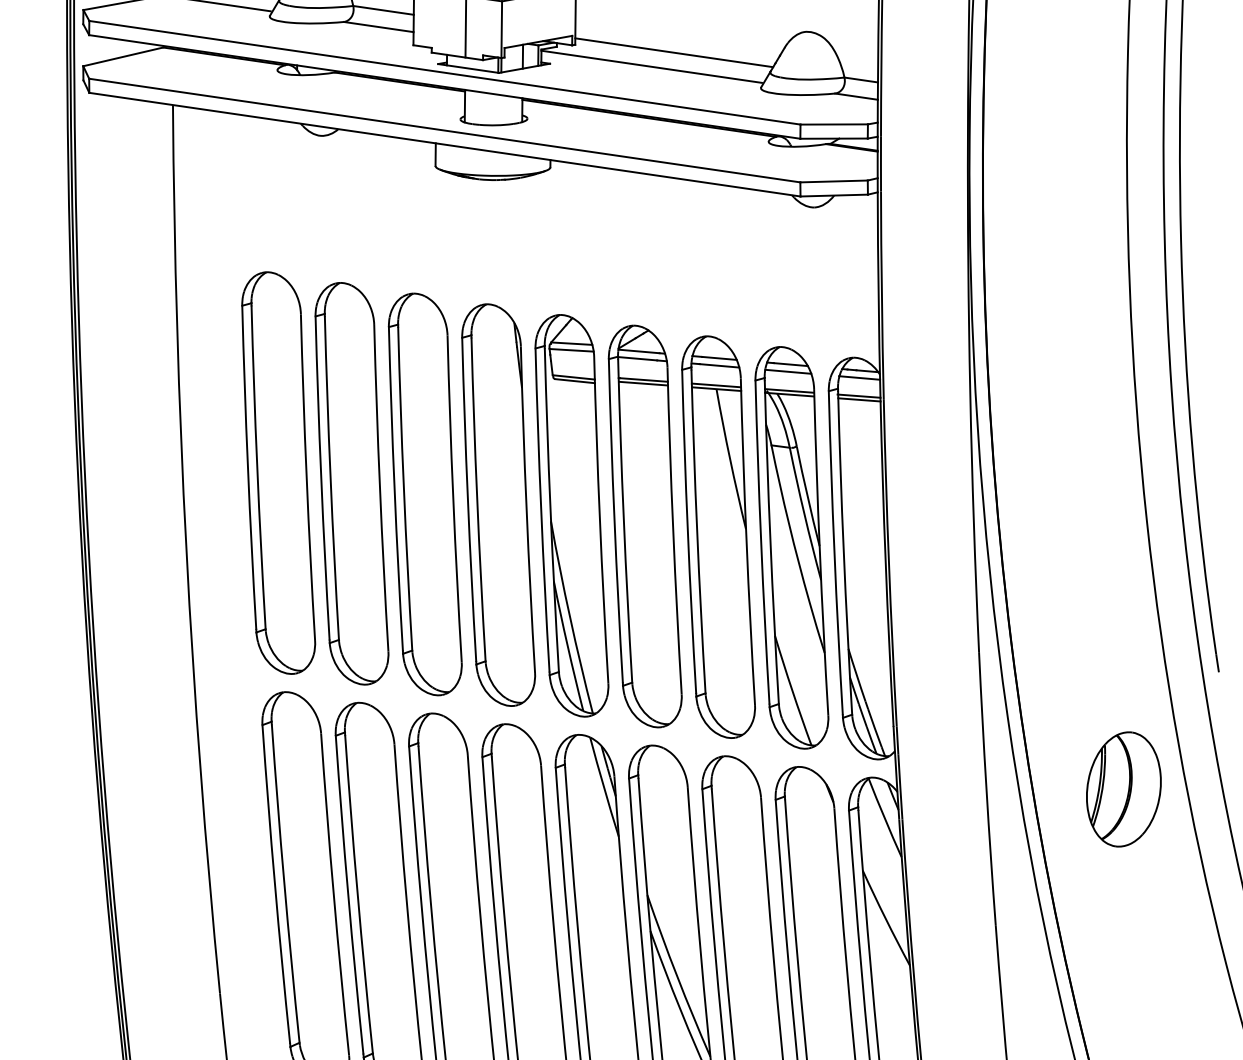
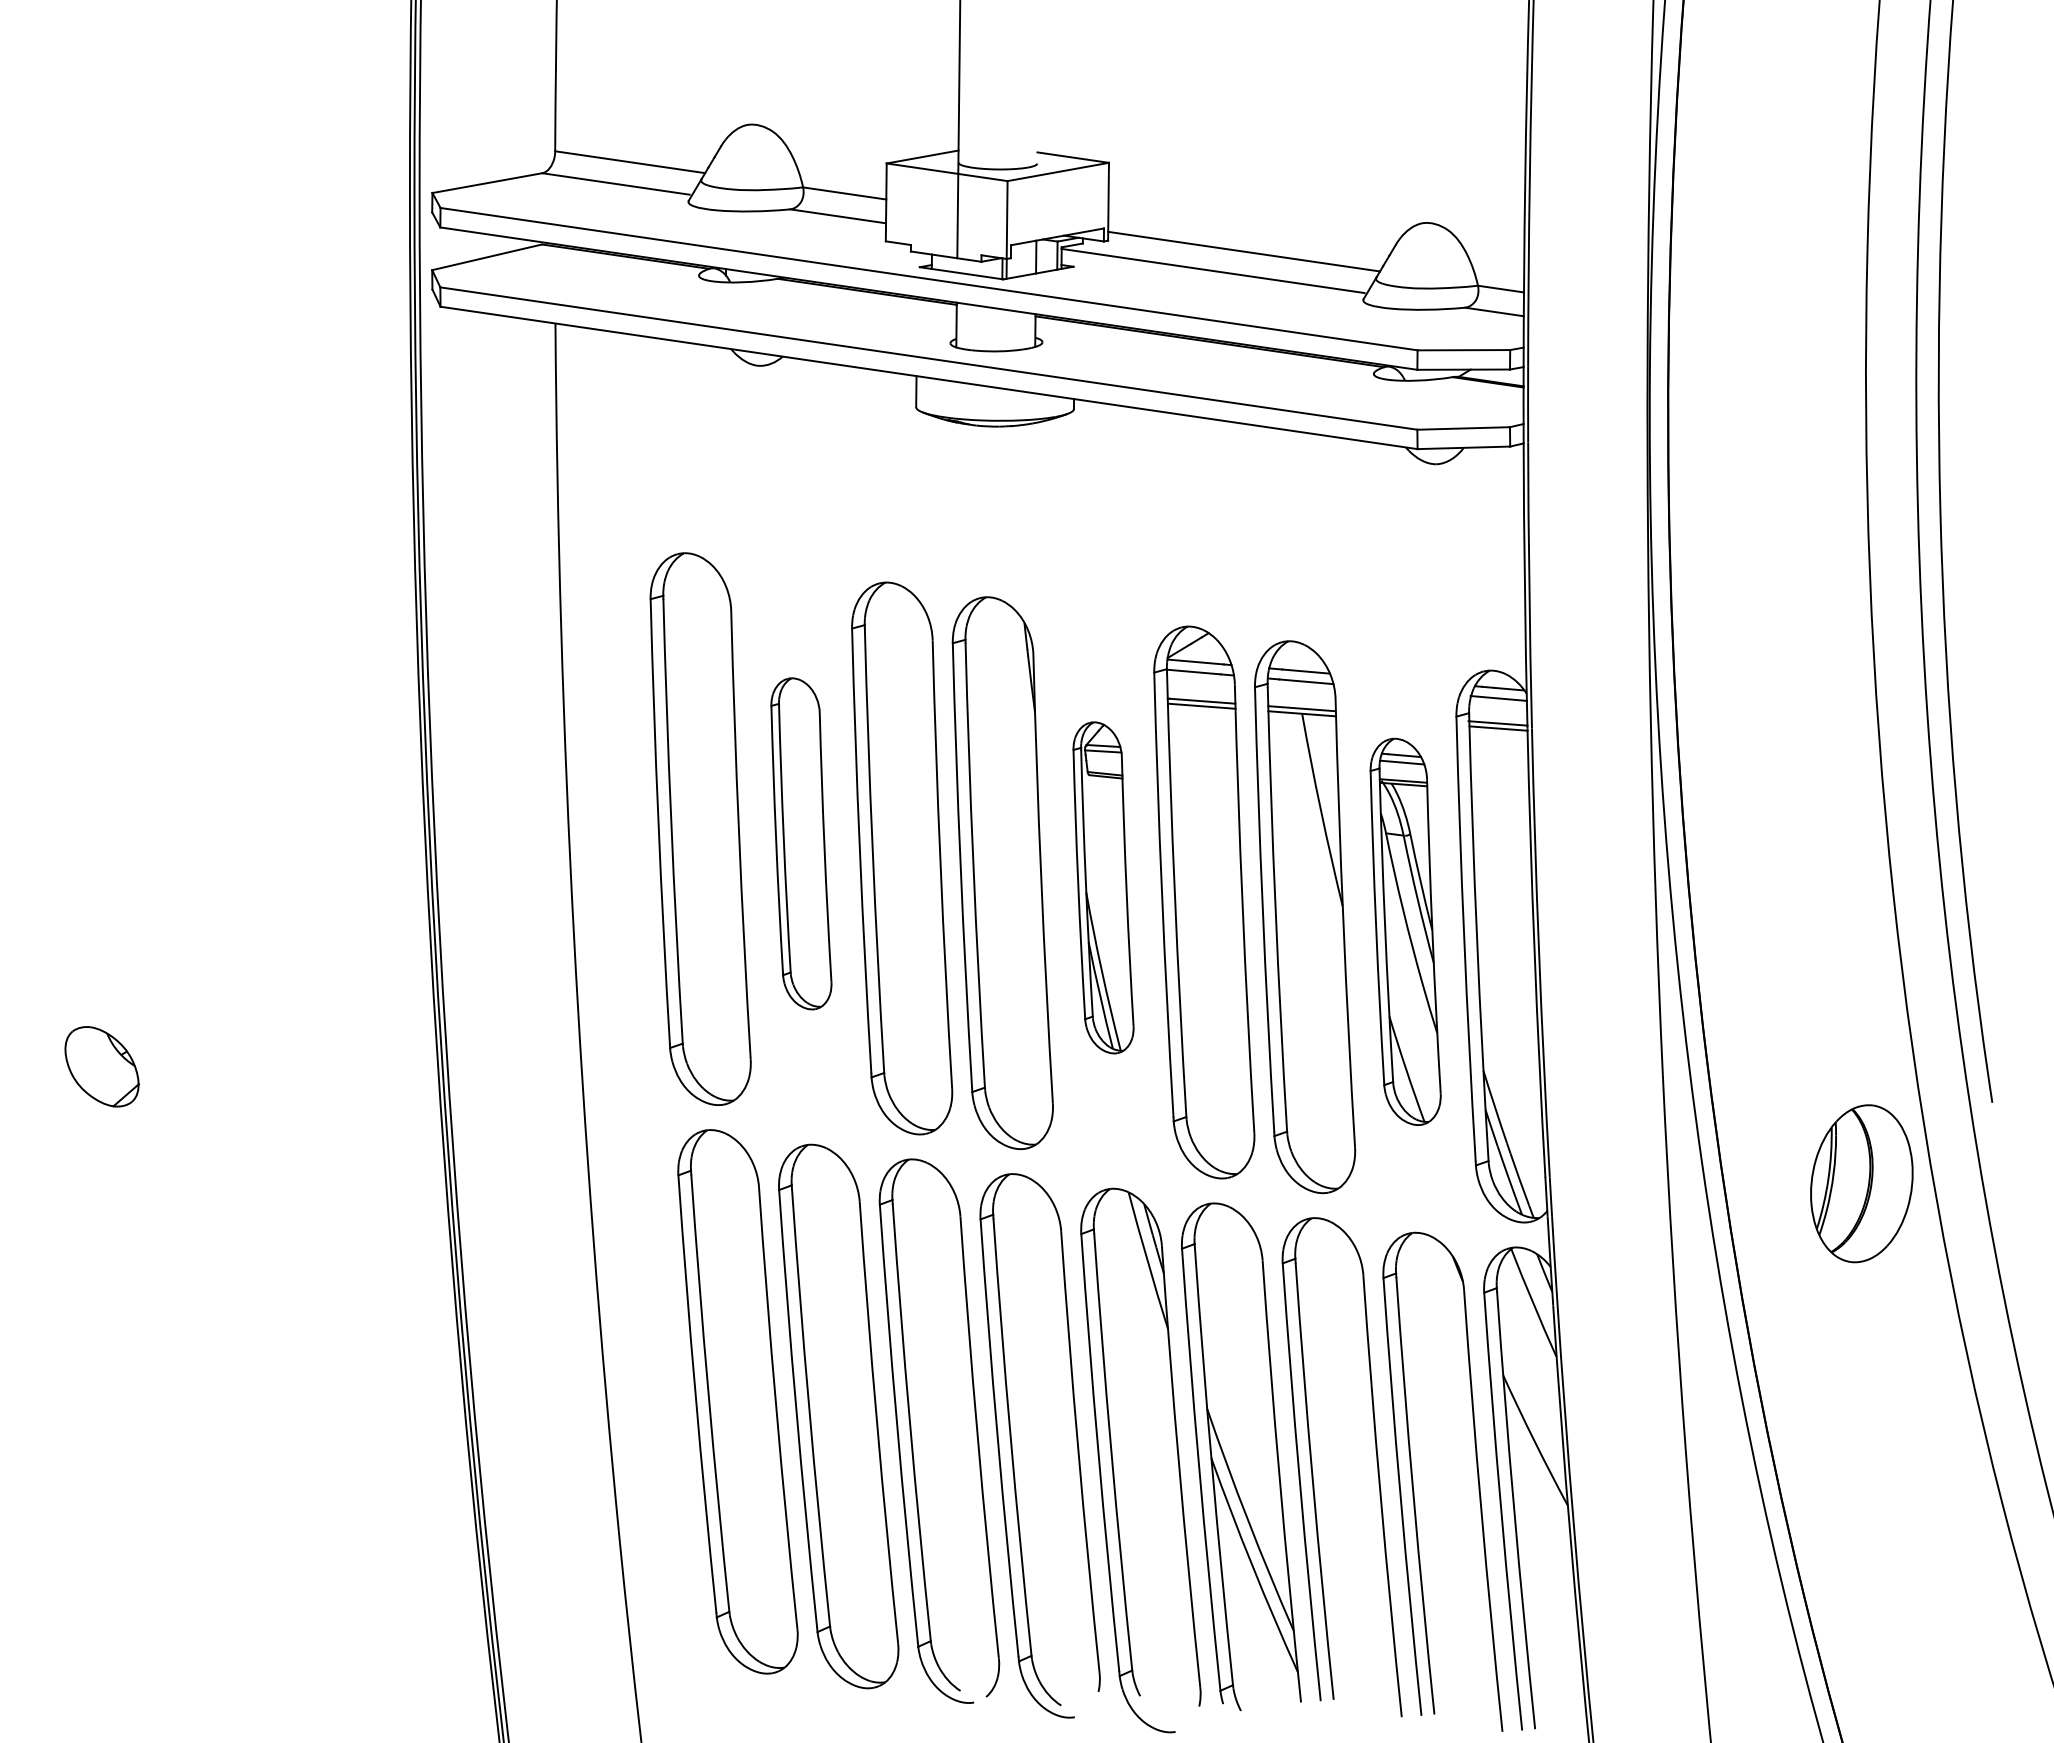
part: (352, 483) -> (801, 843), size x0.6
part: (571, 515) -> (1103, 887), size x0.6
part: (791, 547) -> (1405, 931), size x0.7
part: (1123, 789) -> (1861, 1183), moved

